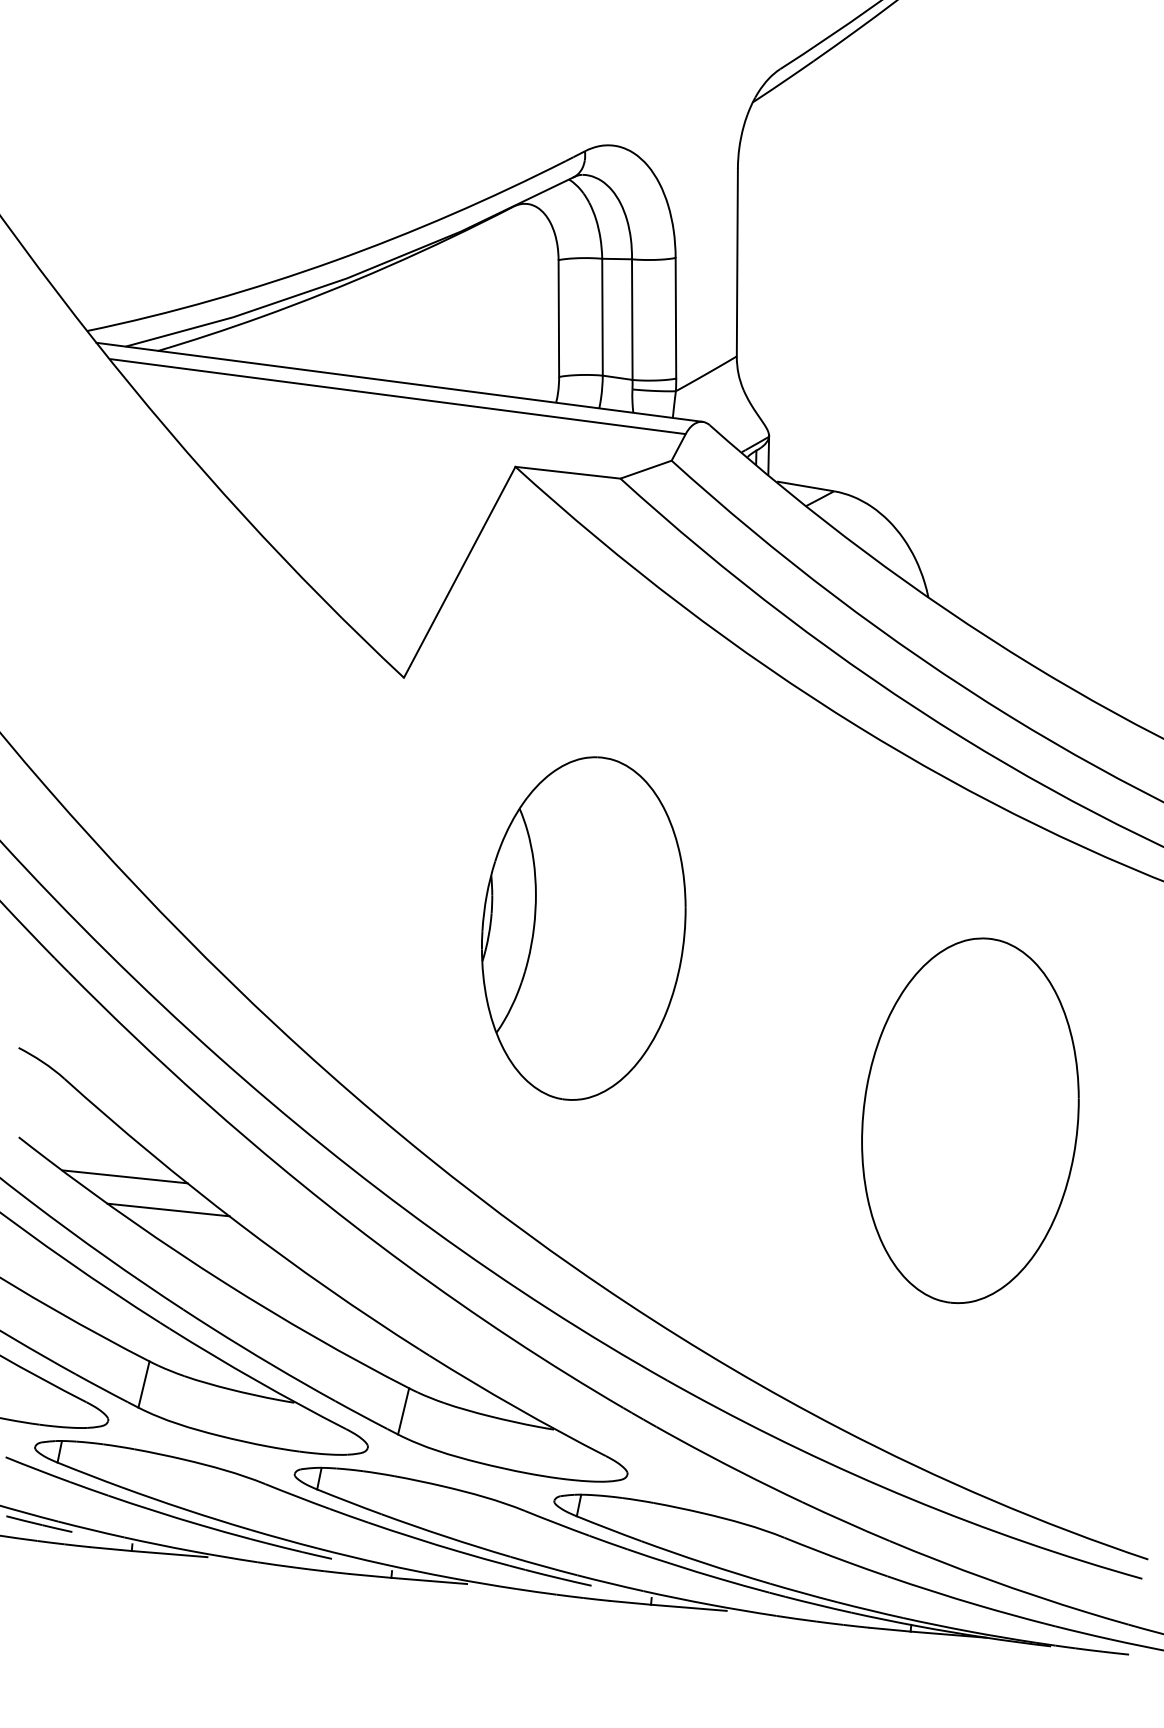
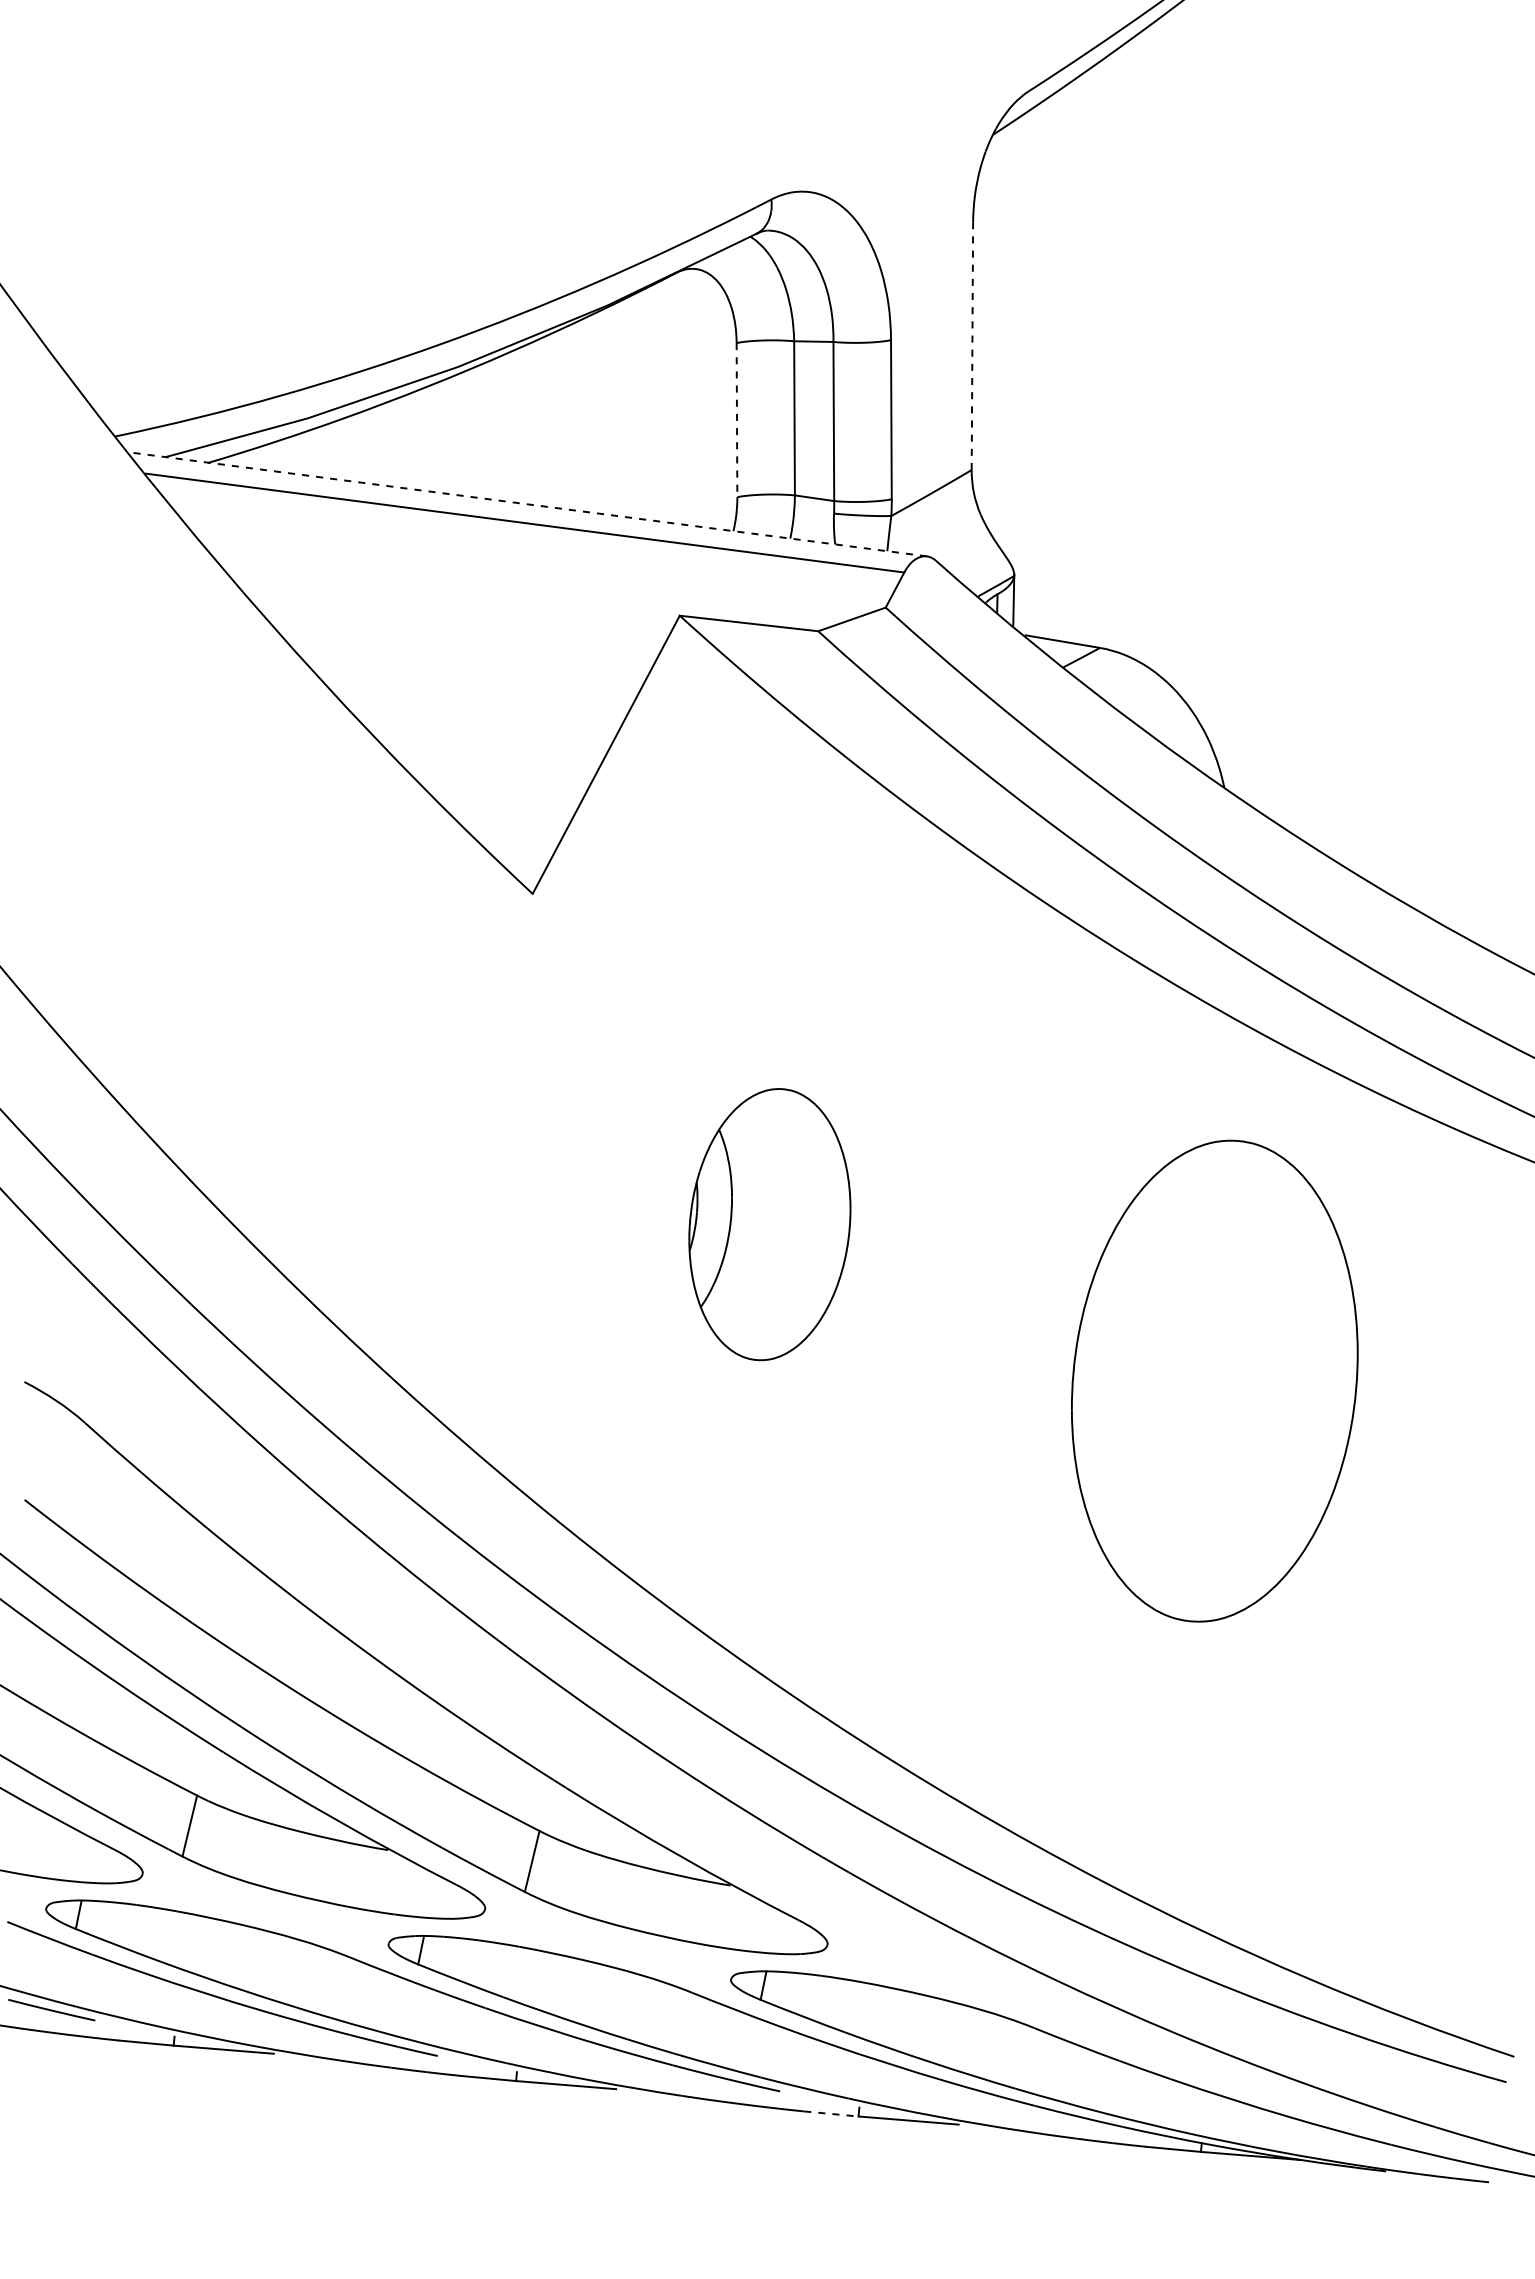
line: (737, 262) -> (972, 346), solid -> dashed
line: (559, 318) -> (737, 420), solid -> dashed
line: (399, 382) -> (526, 504), solid -> dashed
part: (583, 928) -> (769, 1224), size x0.6
part: (970, 1120) -> (1214, 1380), moved
line: (124, 1176) -> (164, 1551), removed
line: (168, 1209) -> (221, 1595), removed
line: (630, 1603) -> (831, 2114), solid -> dashed

